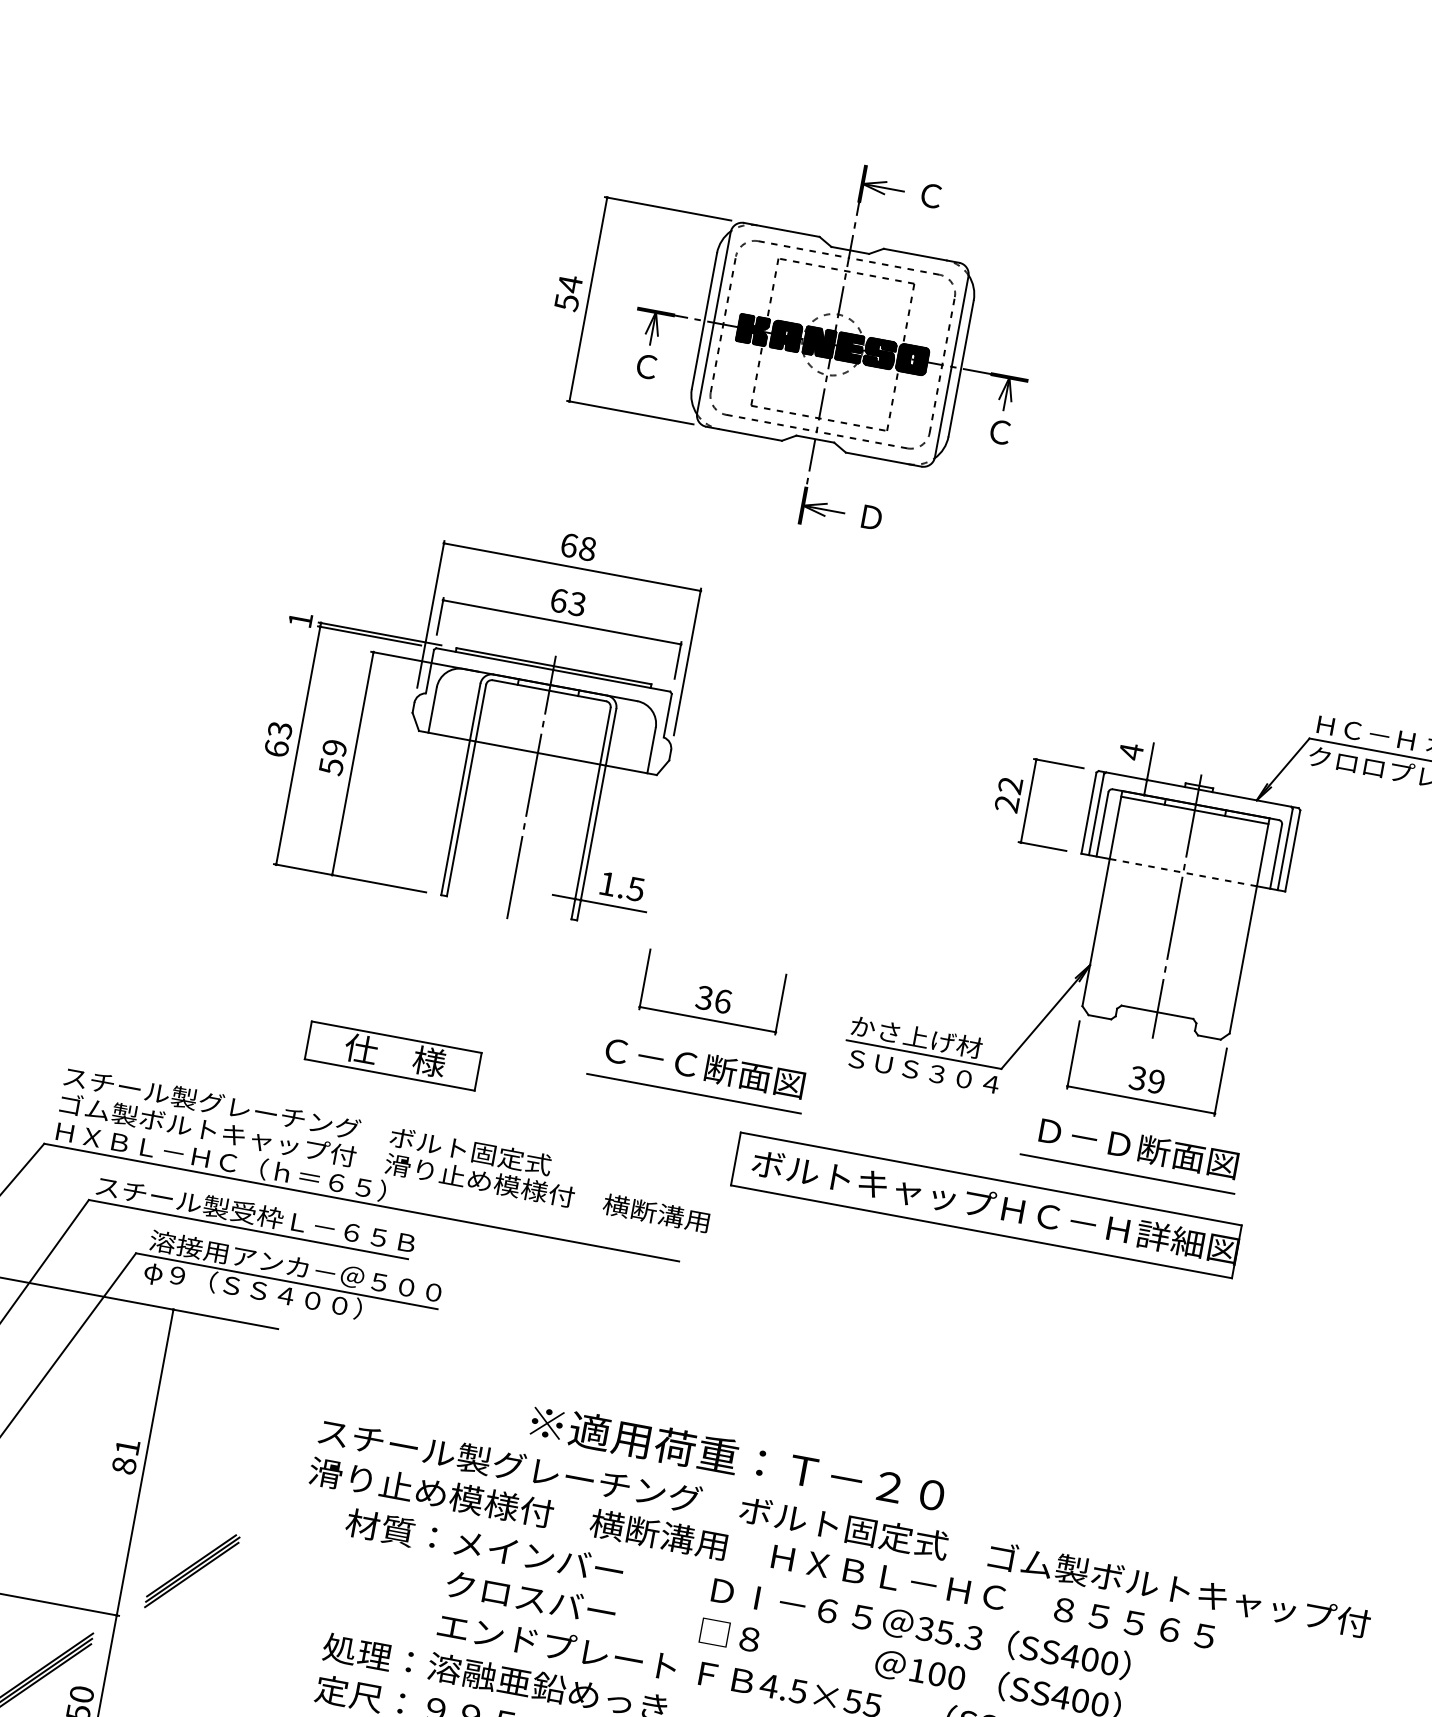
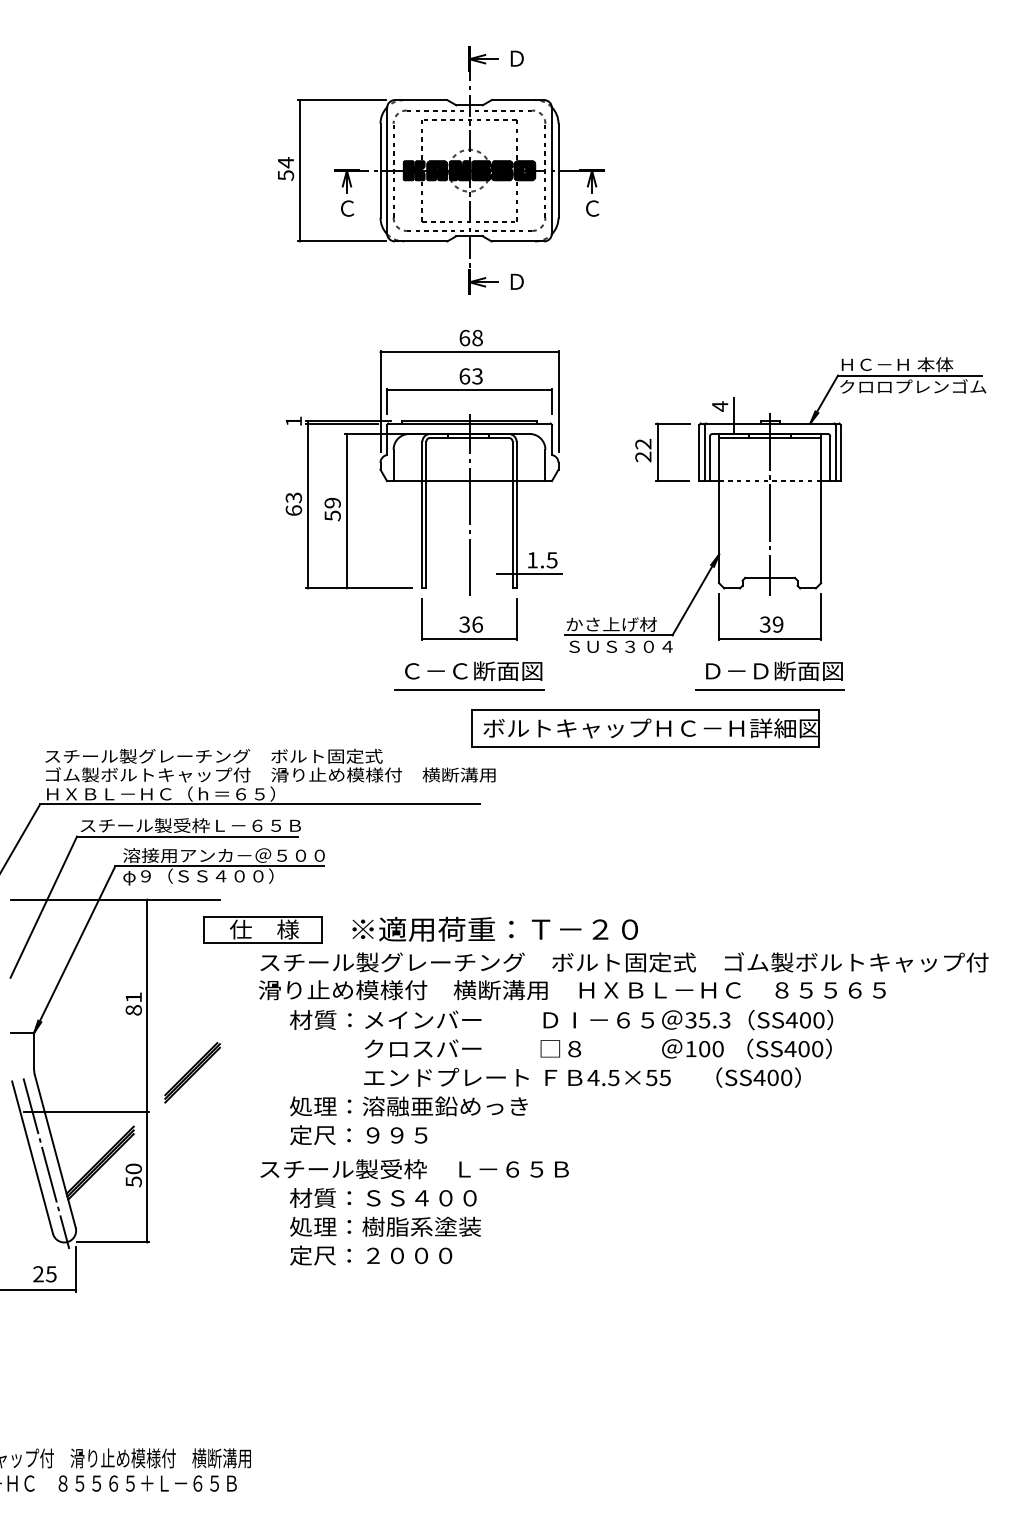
text: (930, 195) -> (516, 58), Ｃ -> Ｄ
part: (476, 713) -> (423, 462), moved
part: (392, 1054) -> (262, 929), moved
part: (986, 1205) -> (645, 728), moved
text: (736, 1457) -> (494, 928), moved

